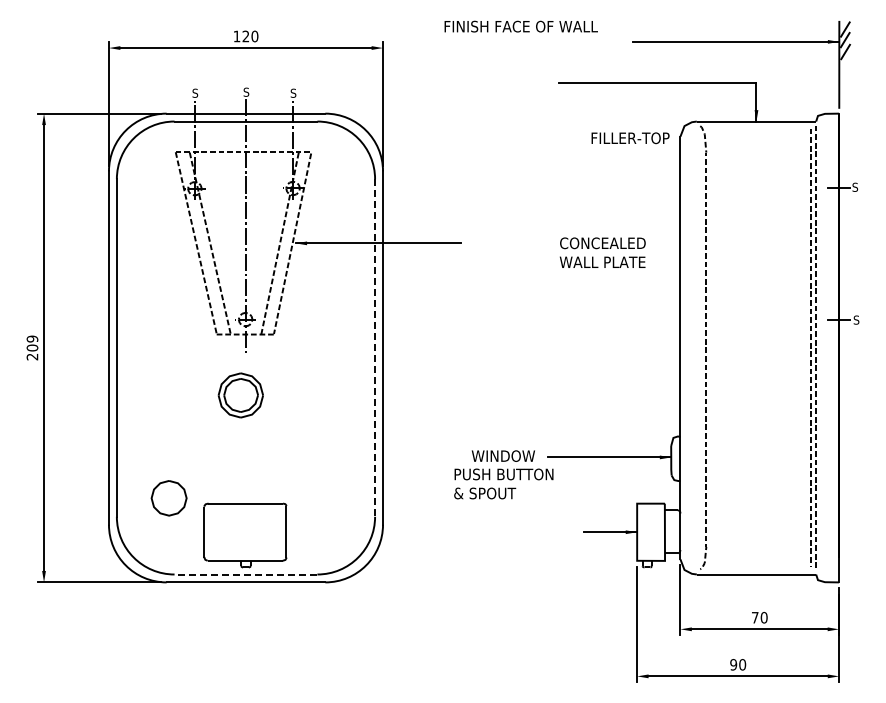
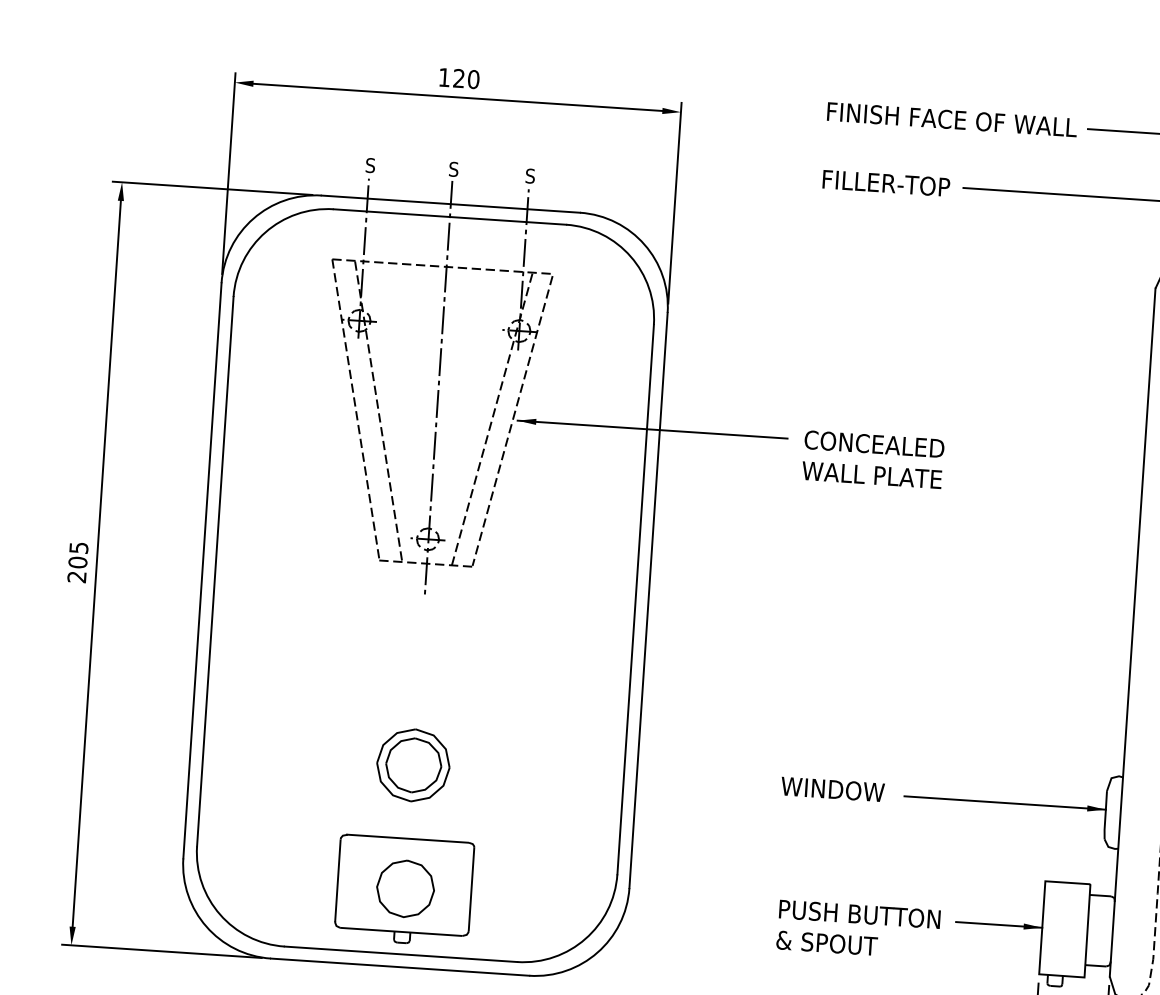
text: (520, 26) -> (951, 119), moved
text: (630, 138) -> (886, 183), moved
text: (602, 252) -> (872, 459), moved
text: (31, 338) -> (77, 546), 209 -> 205
line: (375, 348) -> (636, 600), dashed -> solid
part: (240, 395) -> (412, 765), moved
text: (503, 483) -> (858, 929), moved
part: (168, 498) -> (404, 889), moved
line: (245, 574) -> (400, 954), dashed -> solid

